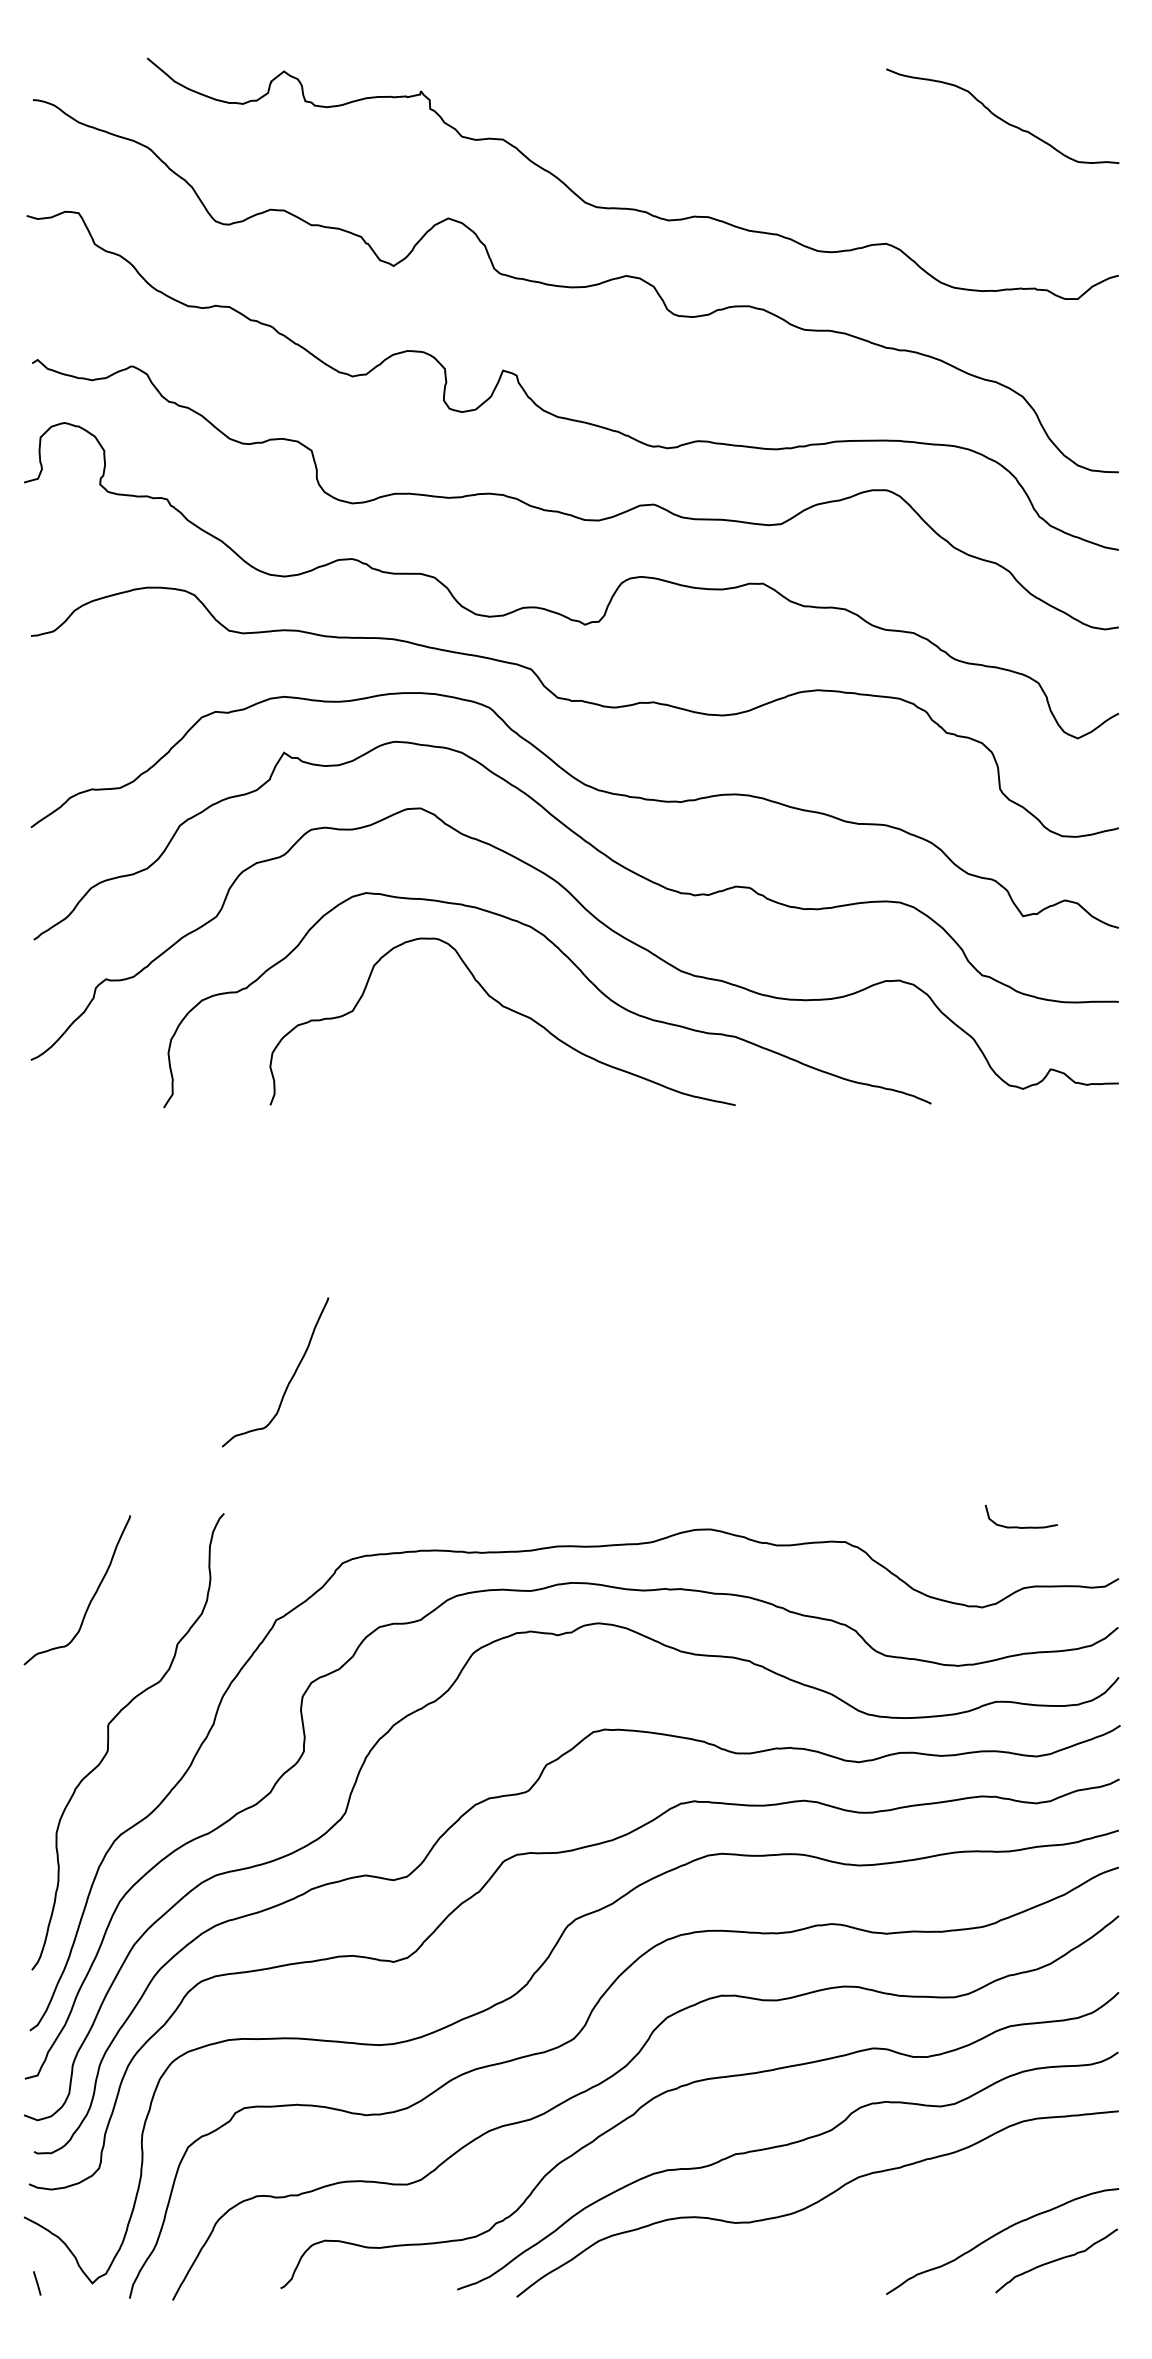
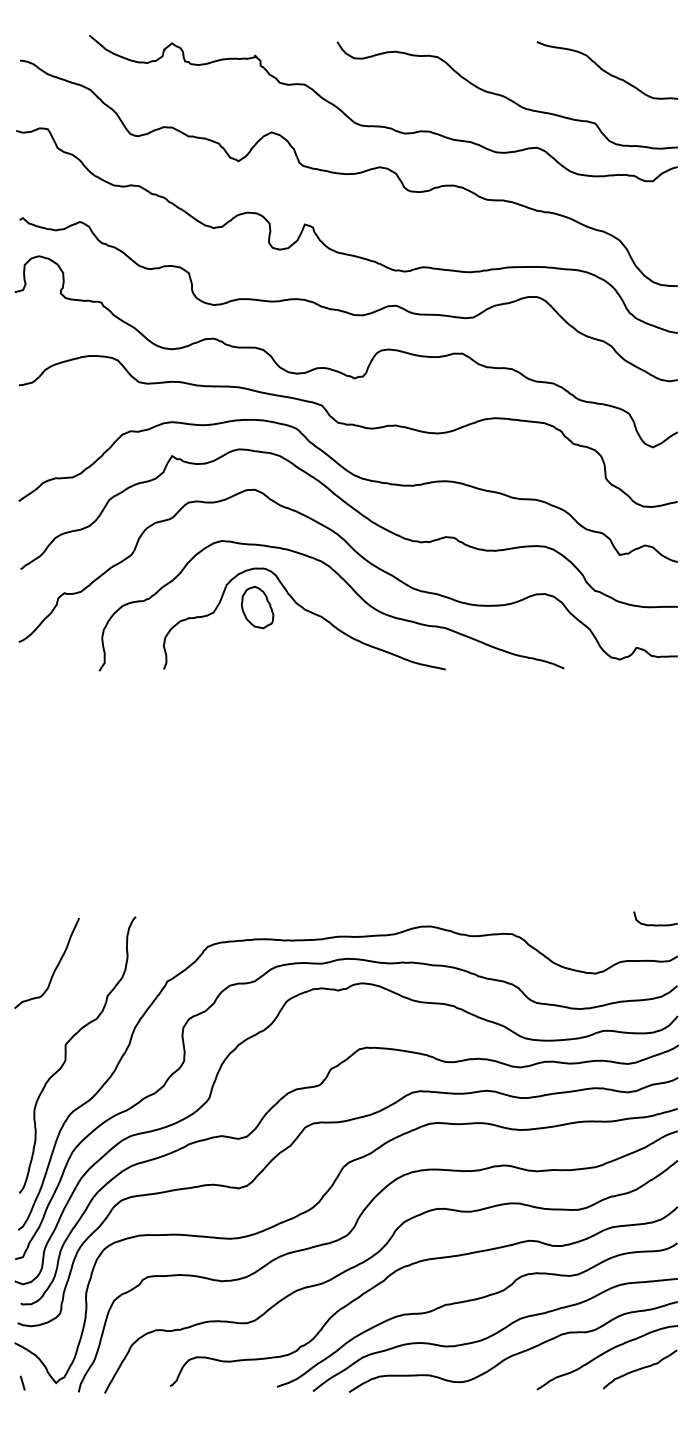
curve: (836, 159) -> (506, 96), added
part: (424, 1002) -> (257, 607), added
curve: (289, 1379) -> (175, 835), removed
curve: (1020, 1526) -> (655, 924), moved
curve: (850, 2234) -> (515, 1353), added

